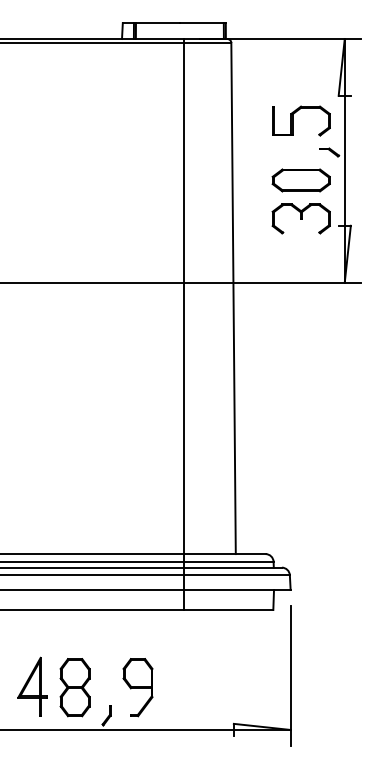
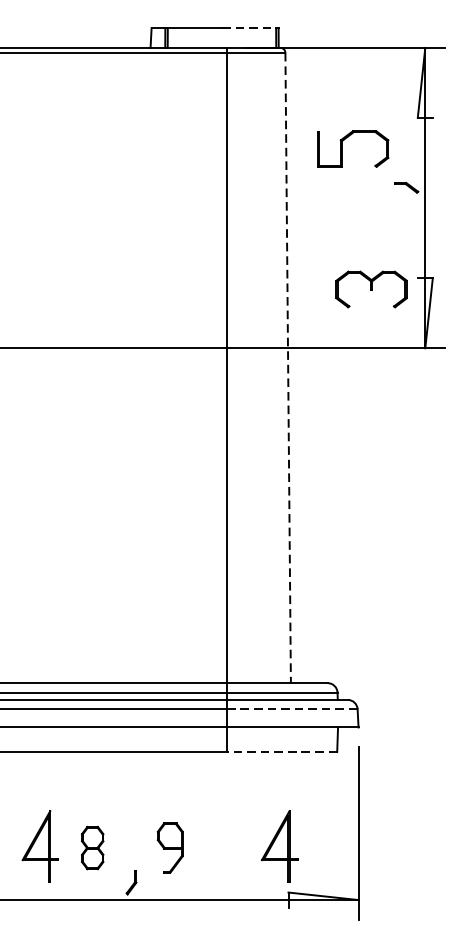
line: (201, 23) -> (248, 28), solid -> dashed
part: (293, 120) -> (343, 148), moved
part: (300, 180) -> (370, 222), removed
part: (300, 218) -> (370, 289), moved
line: (233, 298) -> (288, 367), solid -> dashed
line: (236, 575) -> (291, 709), solid -> dashed
line: (228, 609) -> (281, 751), solid -> dashed
part: (226, 686) -> (279, 846), added
part: (74, 687) -> (91, 847), size x0.6
part: (137, 687) -> (169, 847), size x0.7

